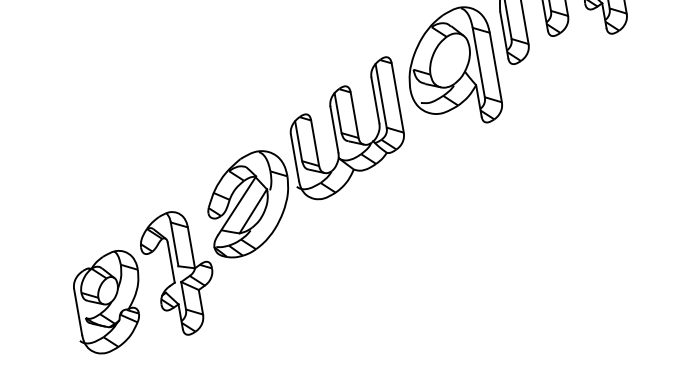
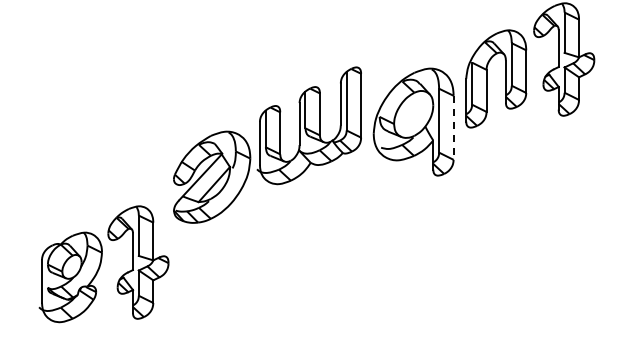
line: (495, 68) -> (453, 128), solid -> dashed
part: (303, 157) -> (267, 144), moved

